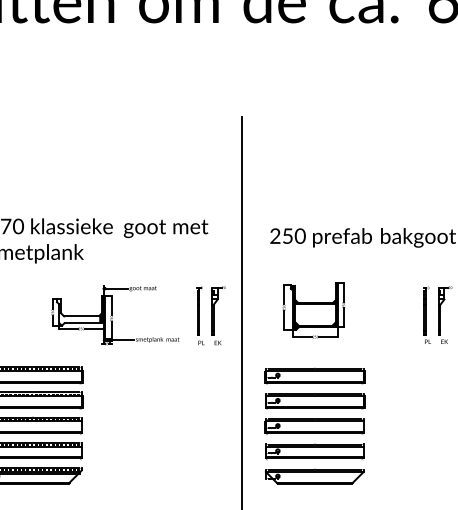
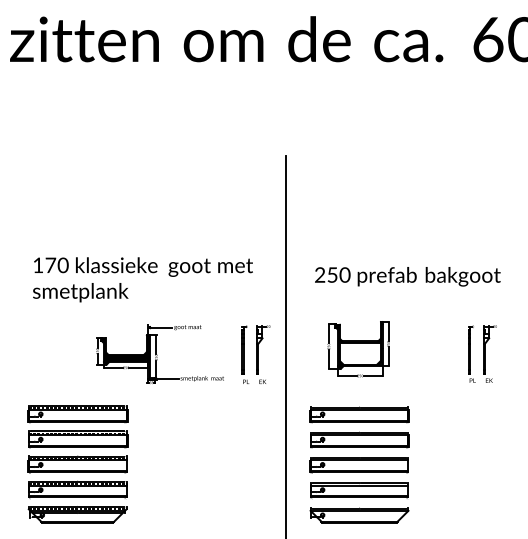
fill: (77, 311) -> (122, 350), added

